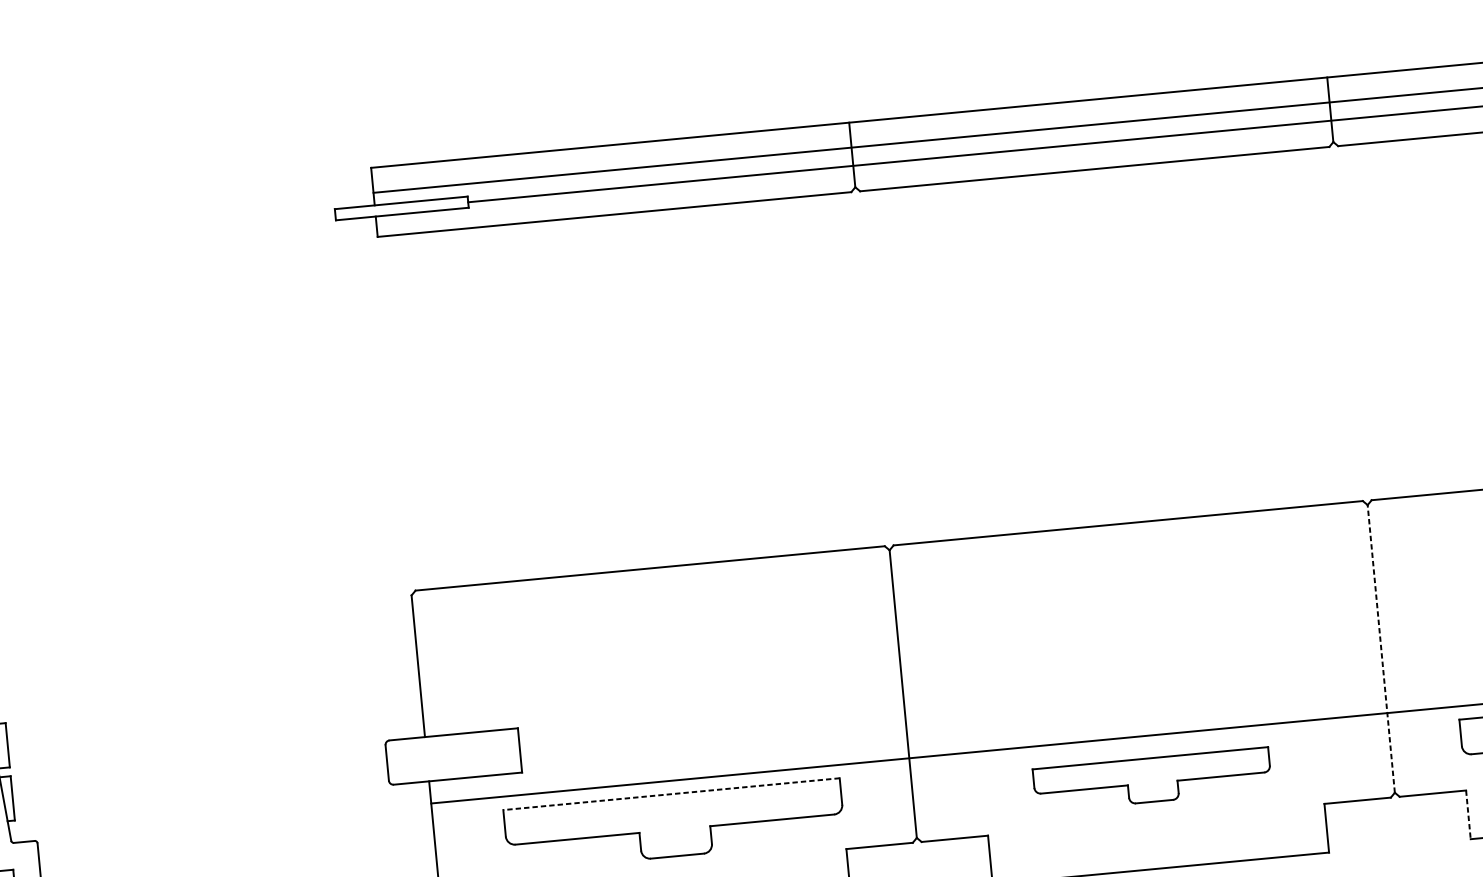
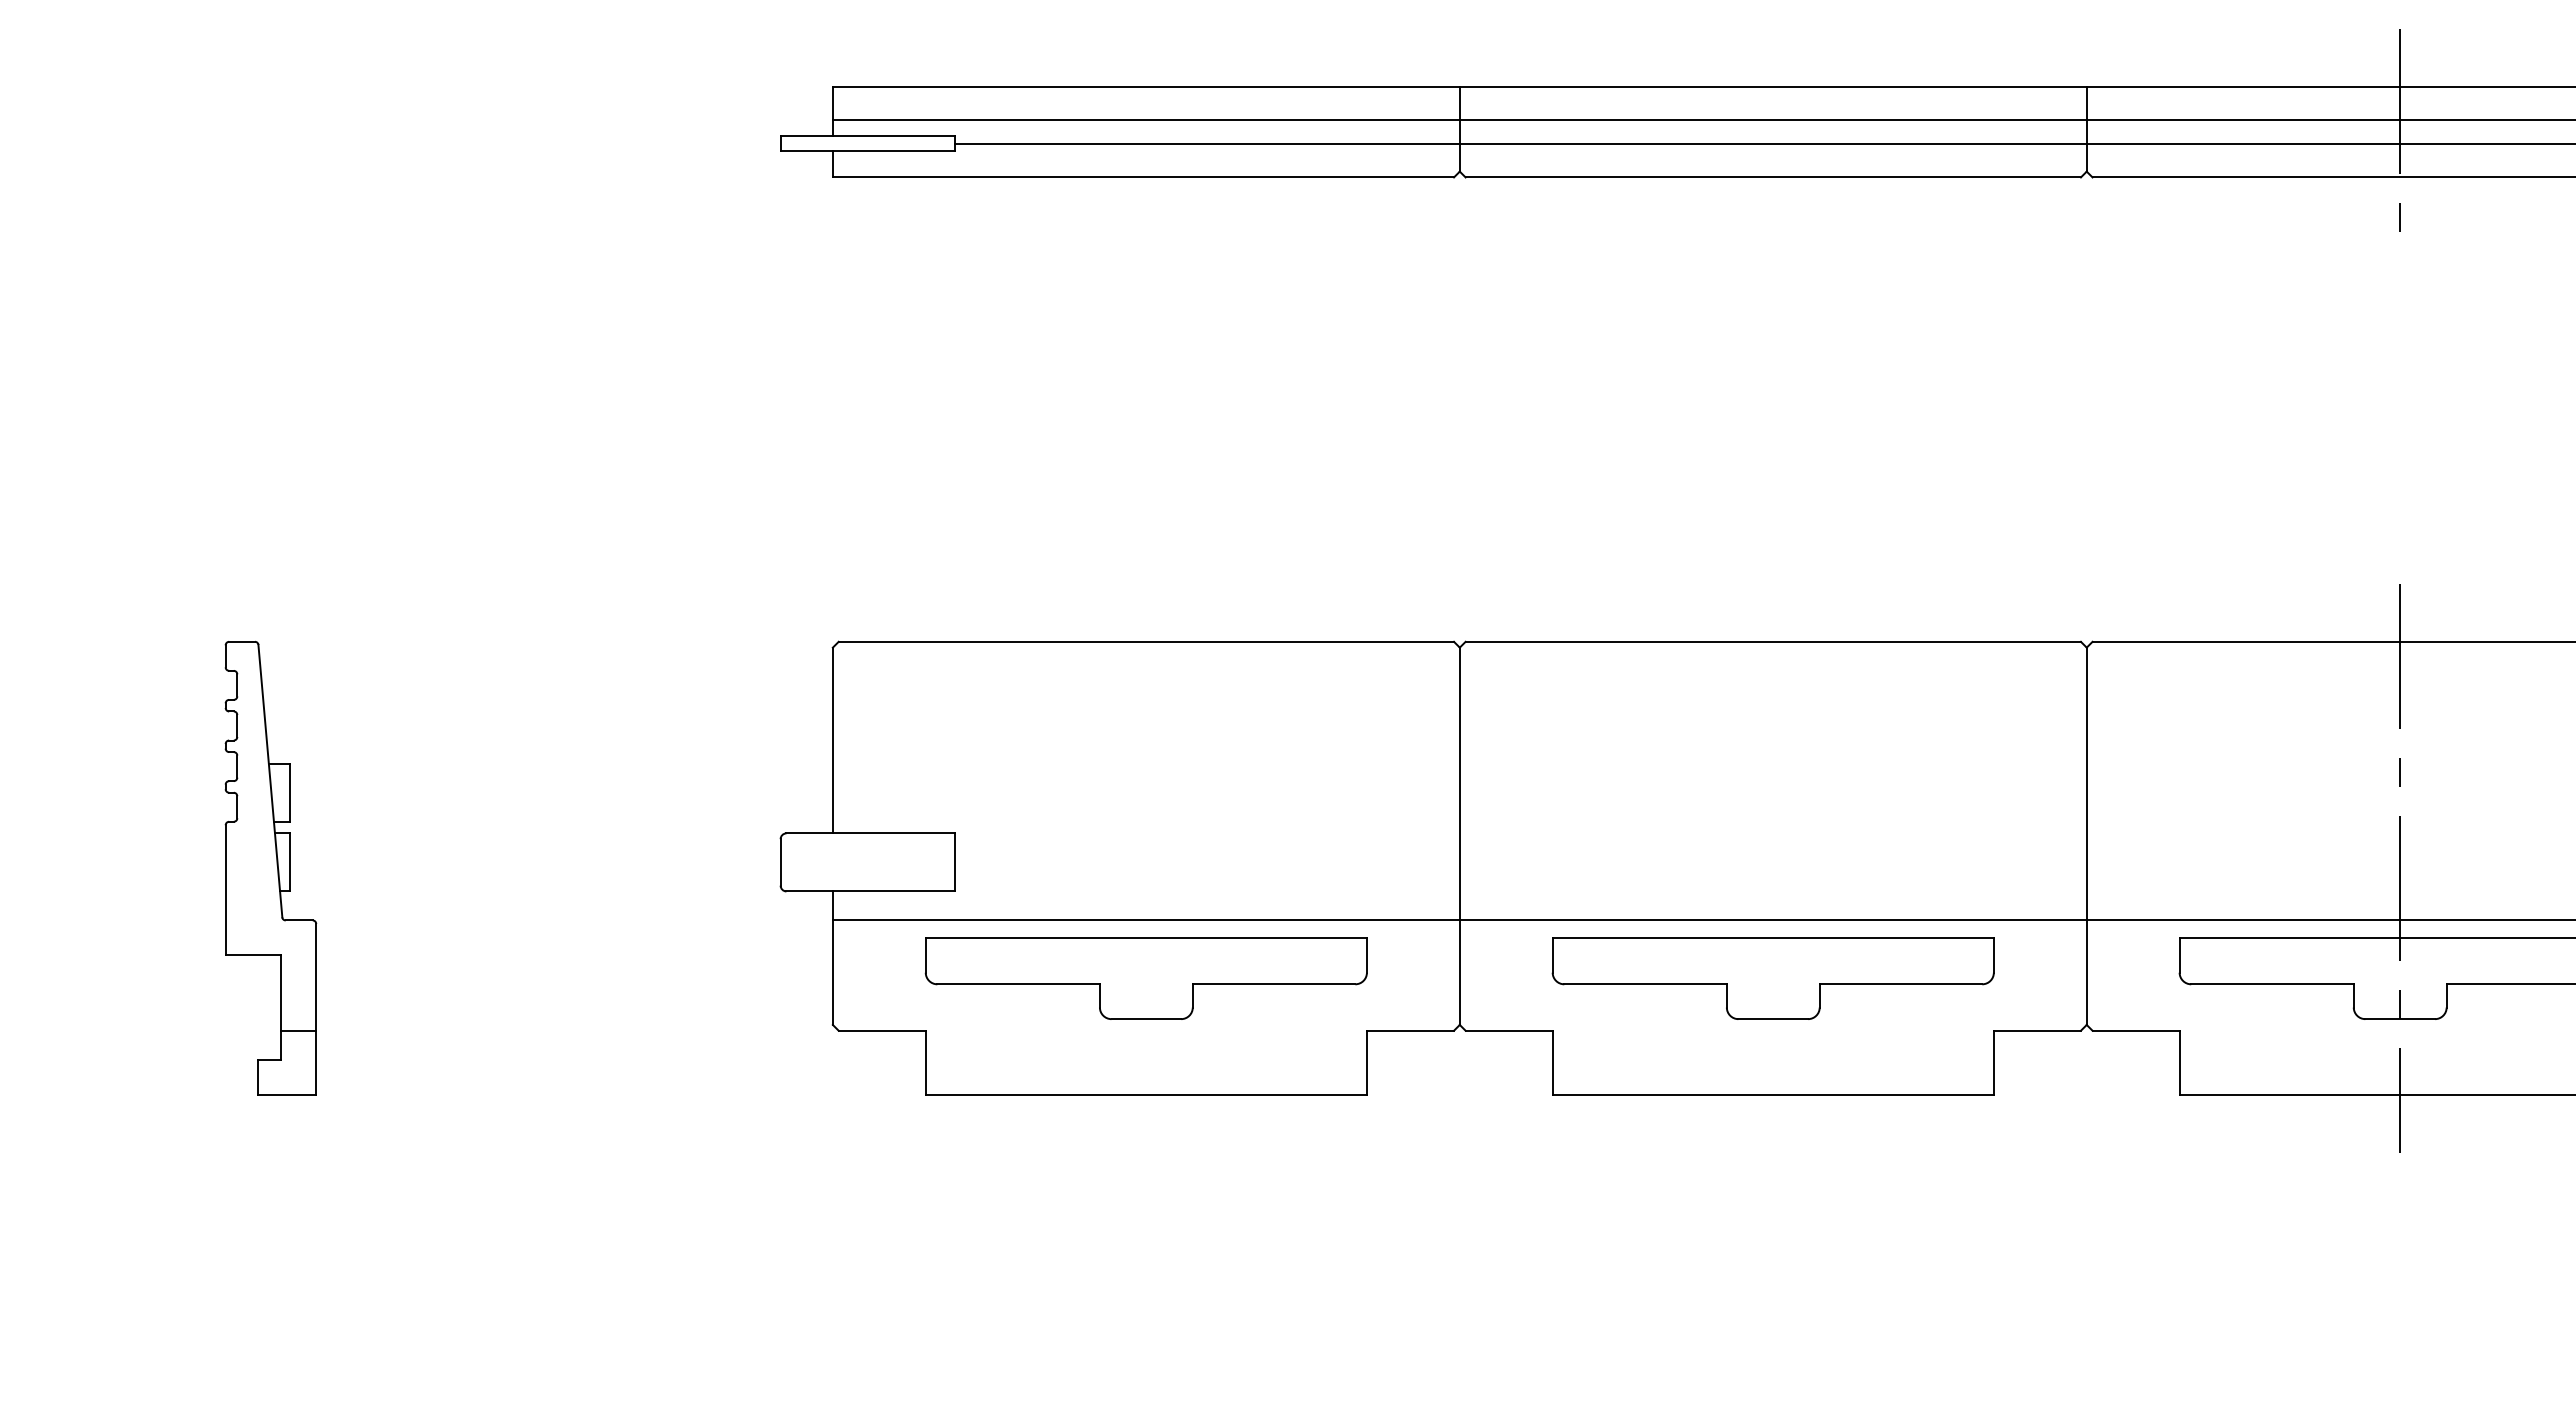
line: (1381, 649) -> (2086, 836), dashed -> solid
part: (1151, 780) -> (1772, 978), size x1.43
line: (671, 793) -> (1146, 937), dashed -> solid
line: (1468, 814) -> (2179, 1062), dashed -> solid

